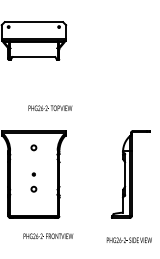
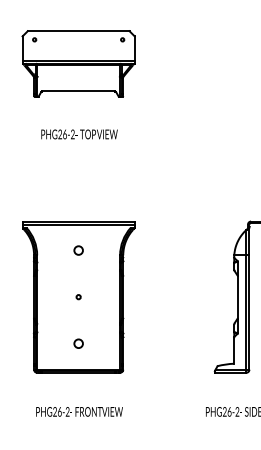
text: (50, 108) -> (79, 134), moved
circle: (33, 188) -> (77, 342), moved
text: (48, 236) -> (79, 412), moved

